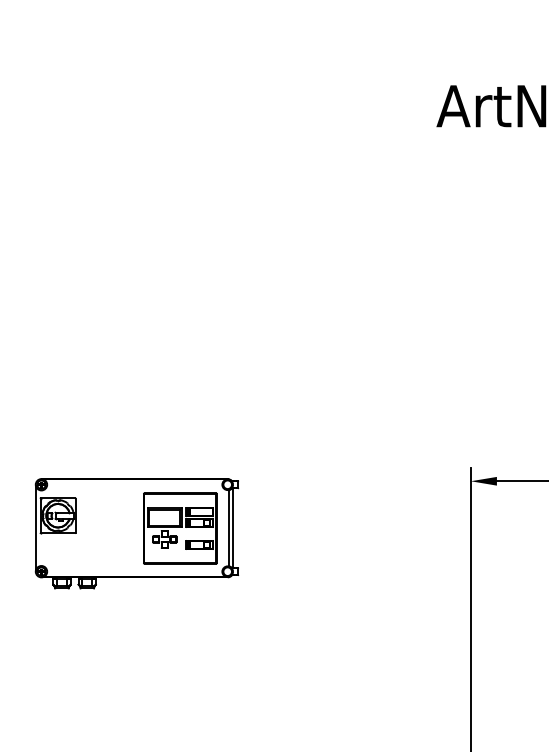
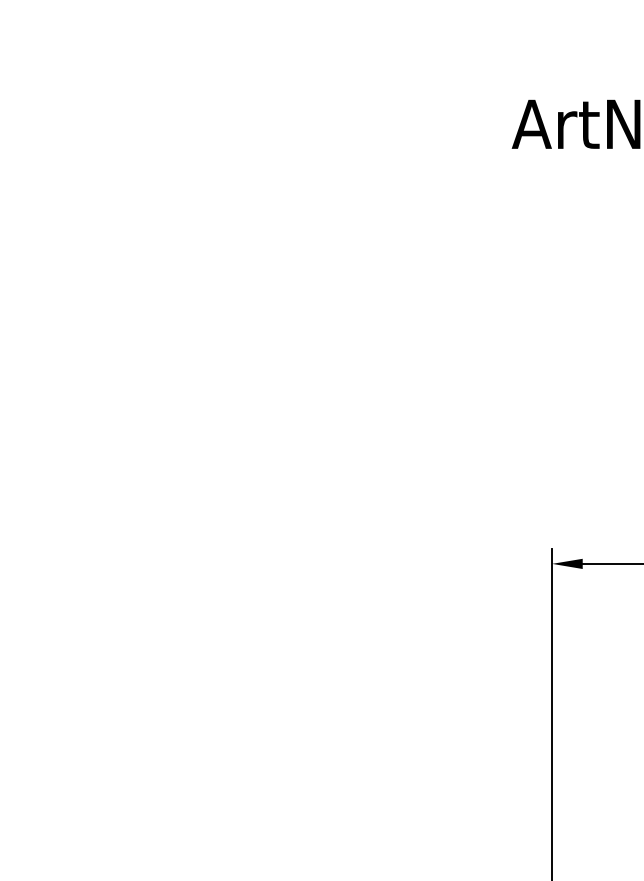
part: (136, 533) -> (160, 625), removed

